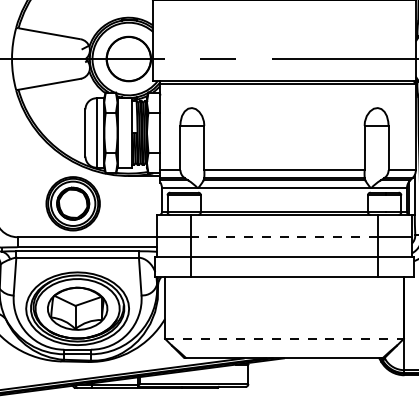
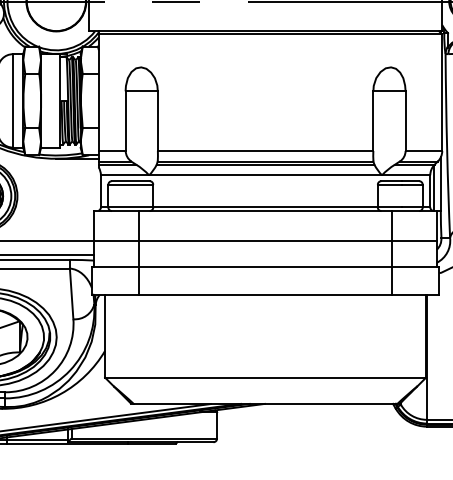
line: (284, 237) -> (265, 241), dashed -> solid
line: (284, 338) -> (265, 377), dashed -> solid

